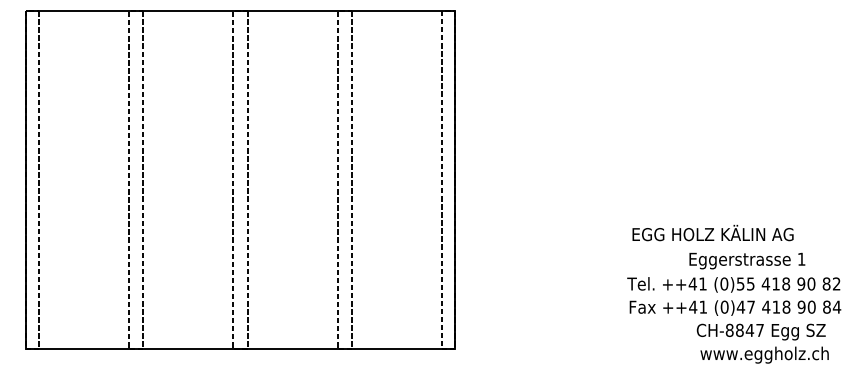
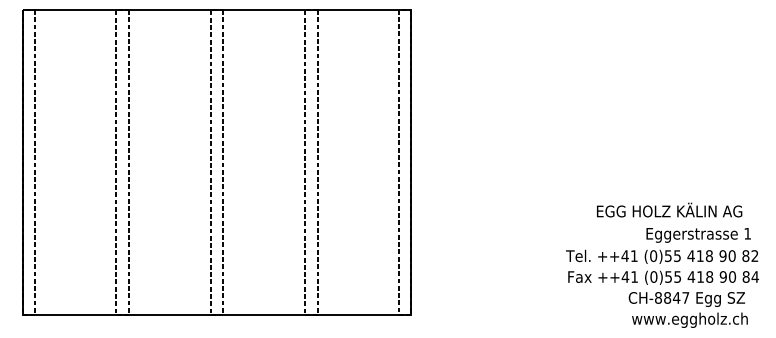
text: (712, 232) -> (669, 209), moved
text: (747, 260) -> (698, 234), moved
text: (745, 306) -> (672, 276), (0)47 -> (0)55

